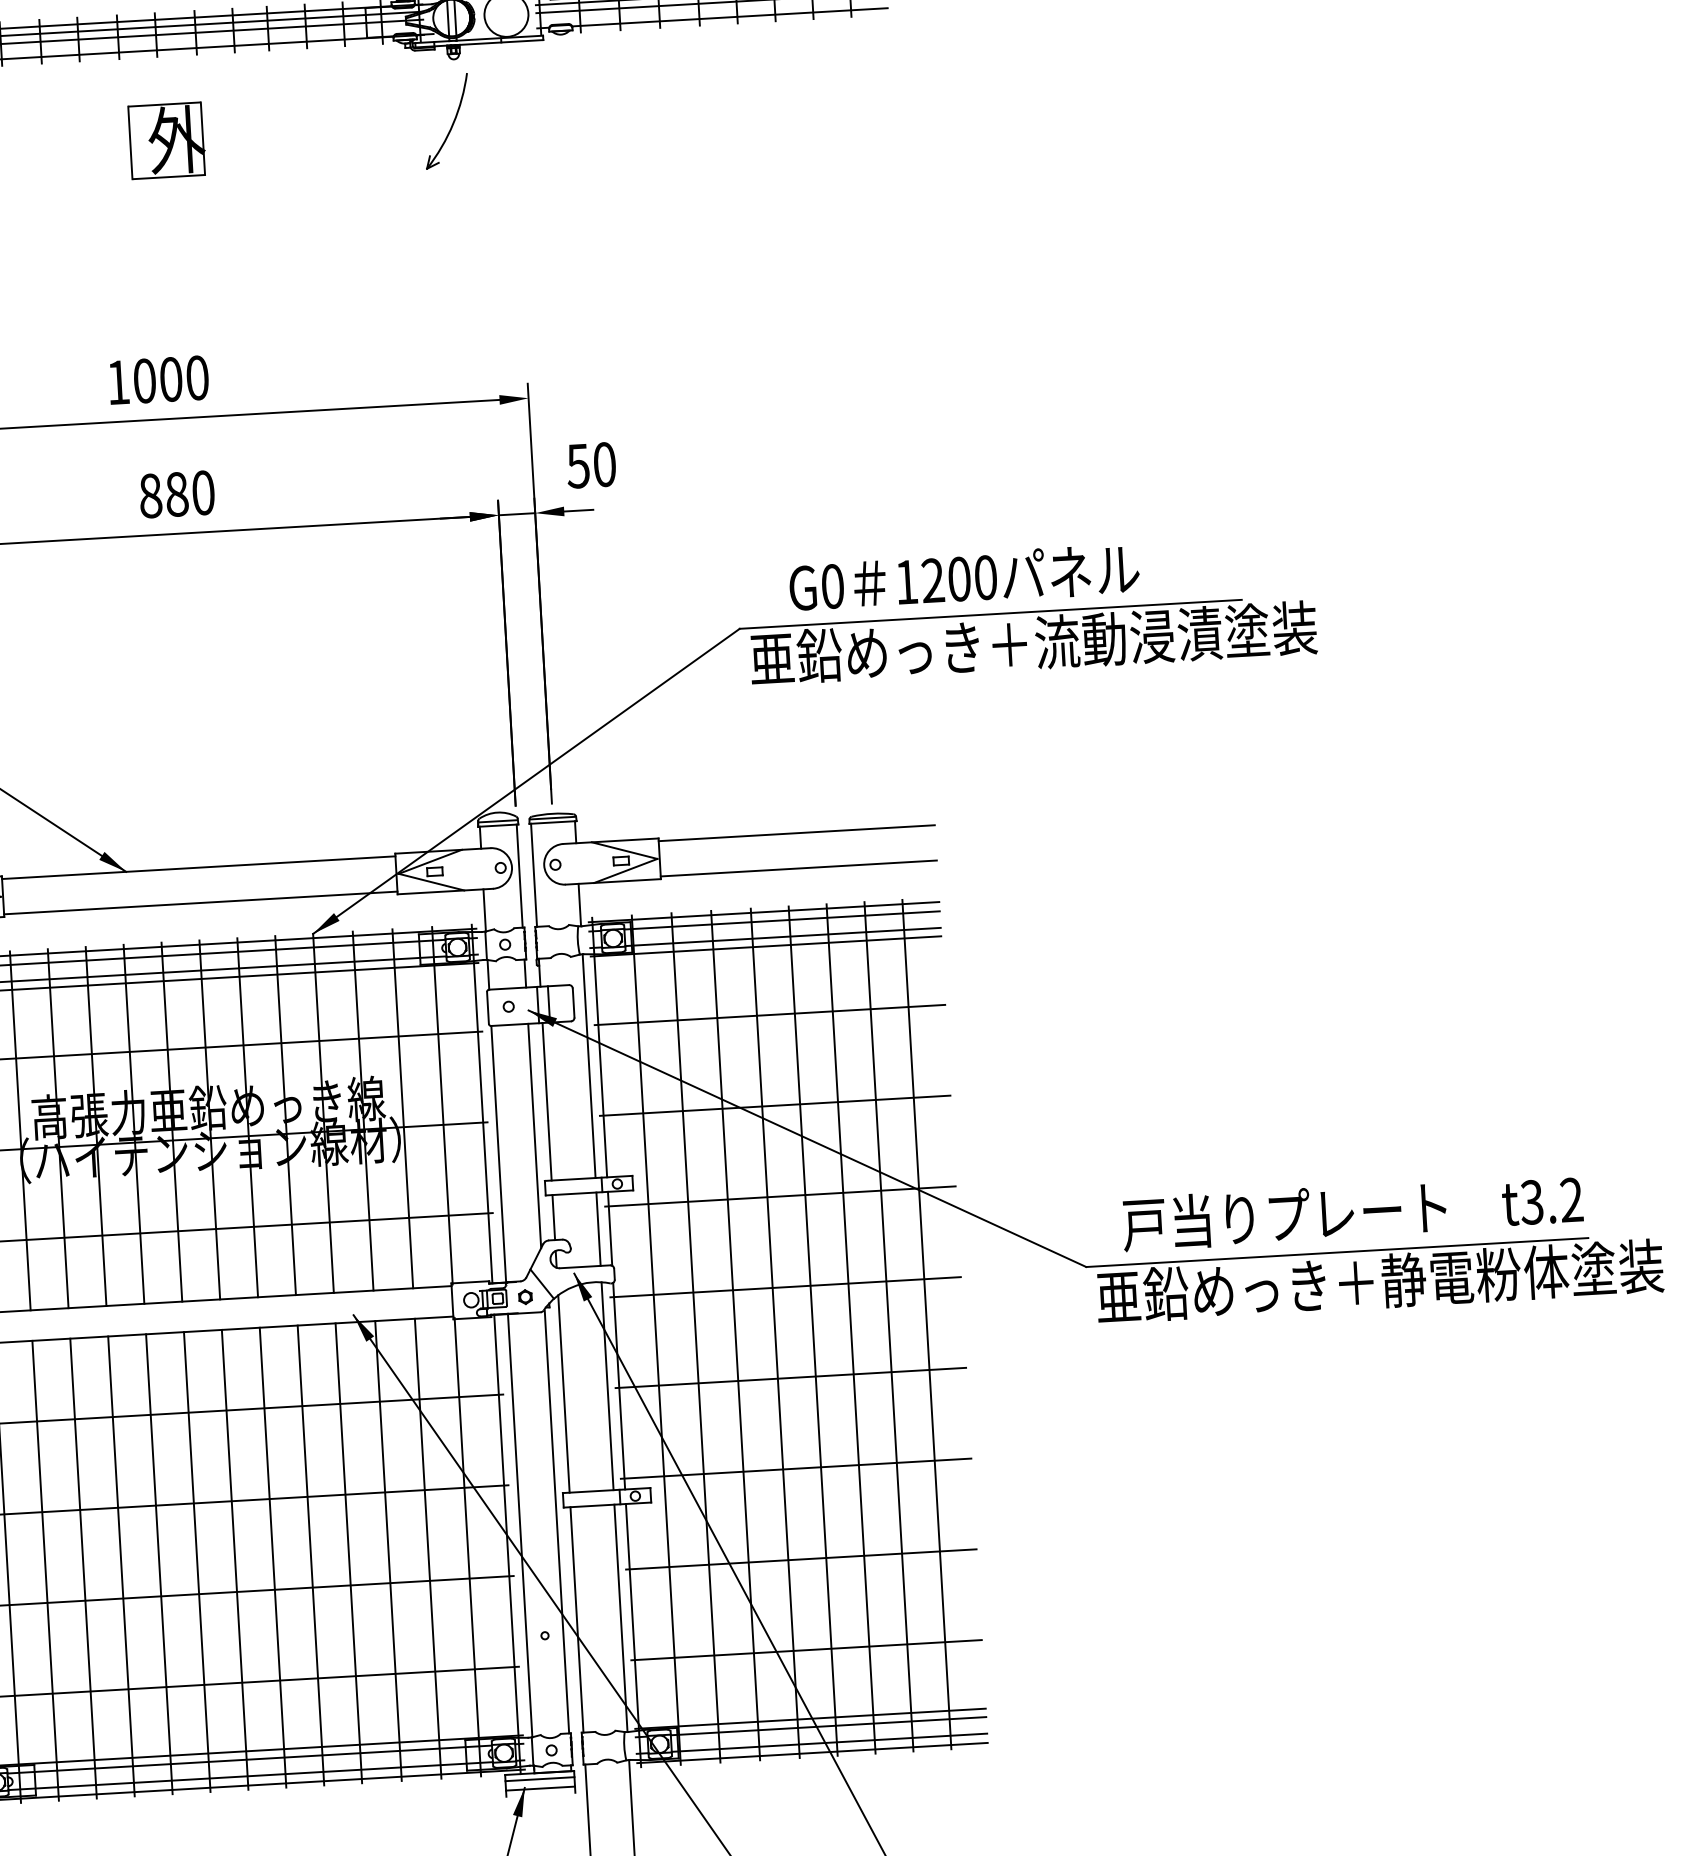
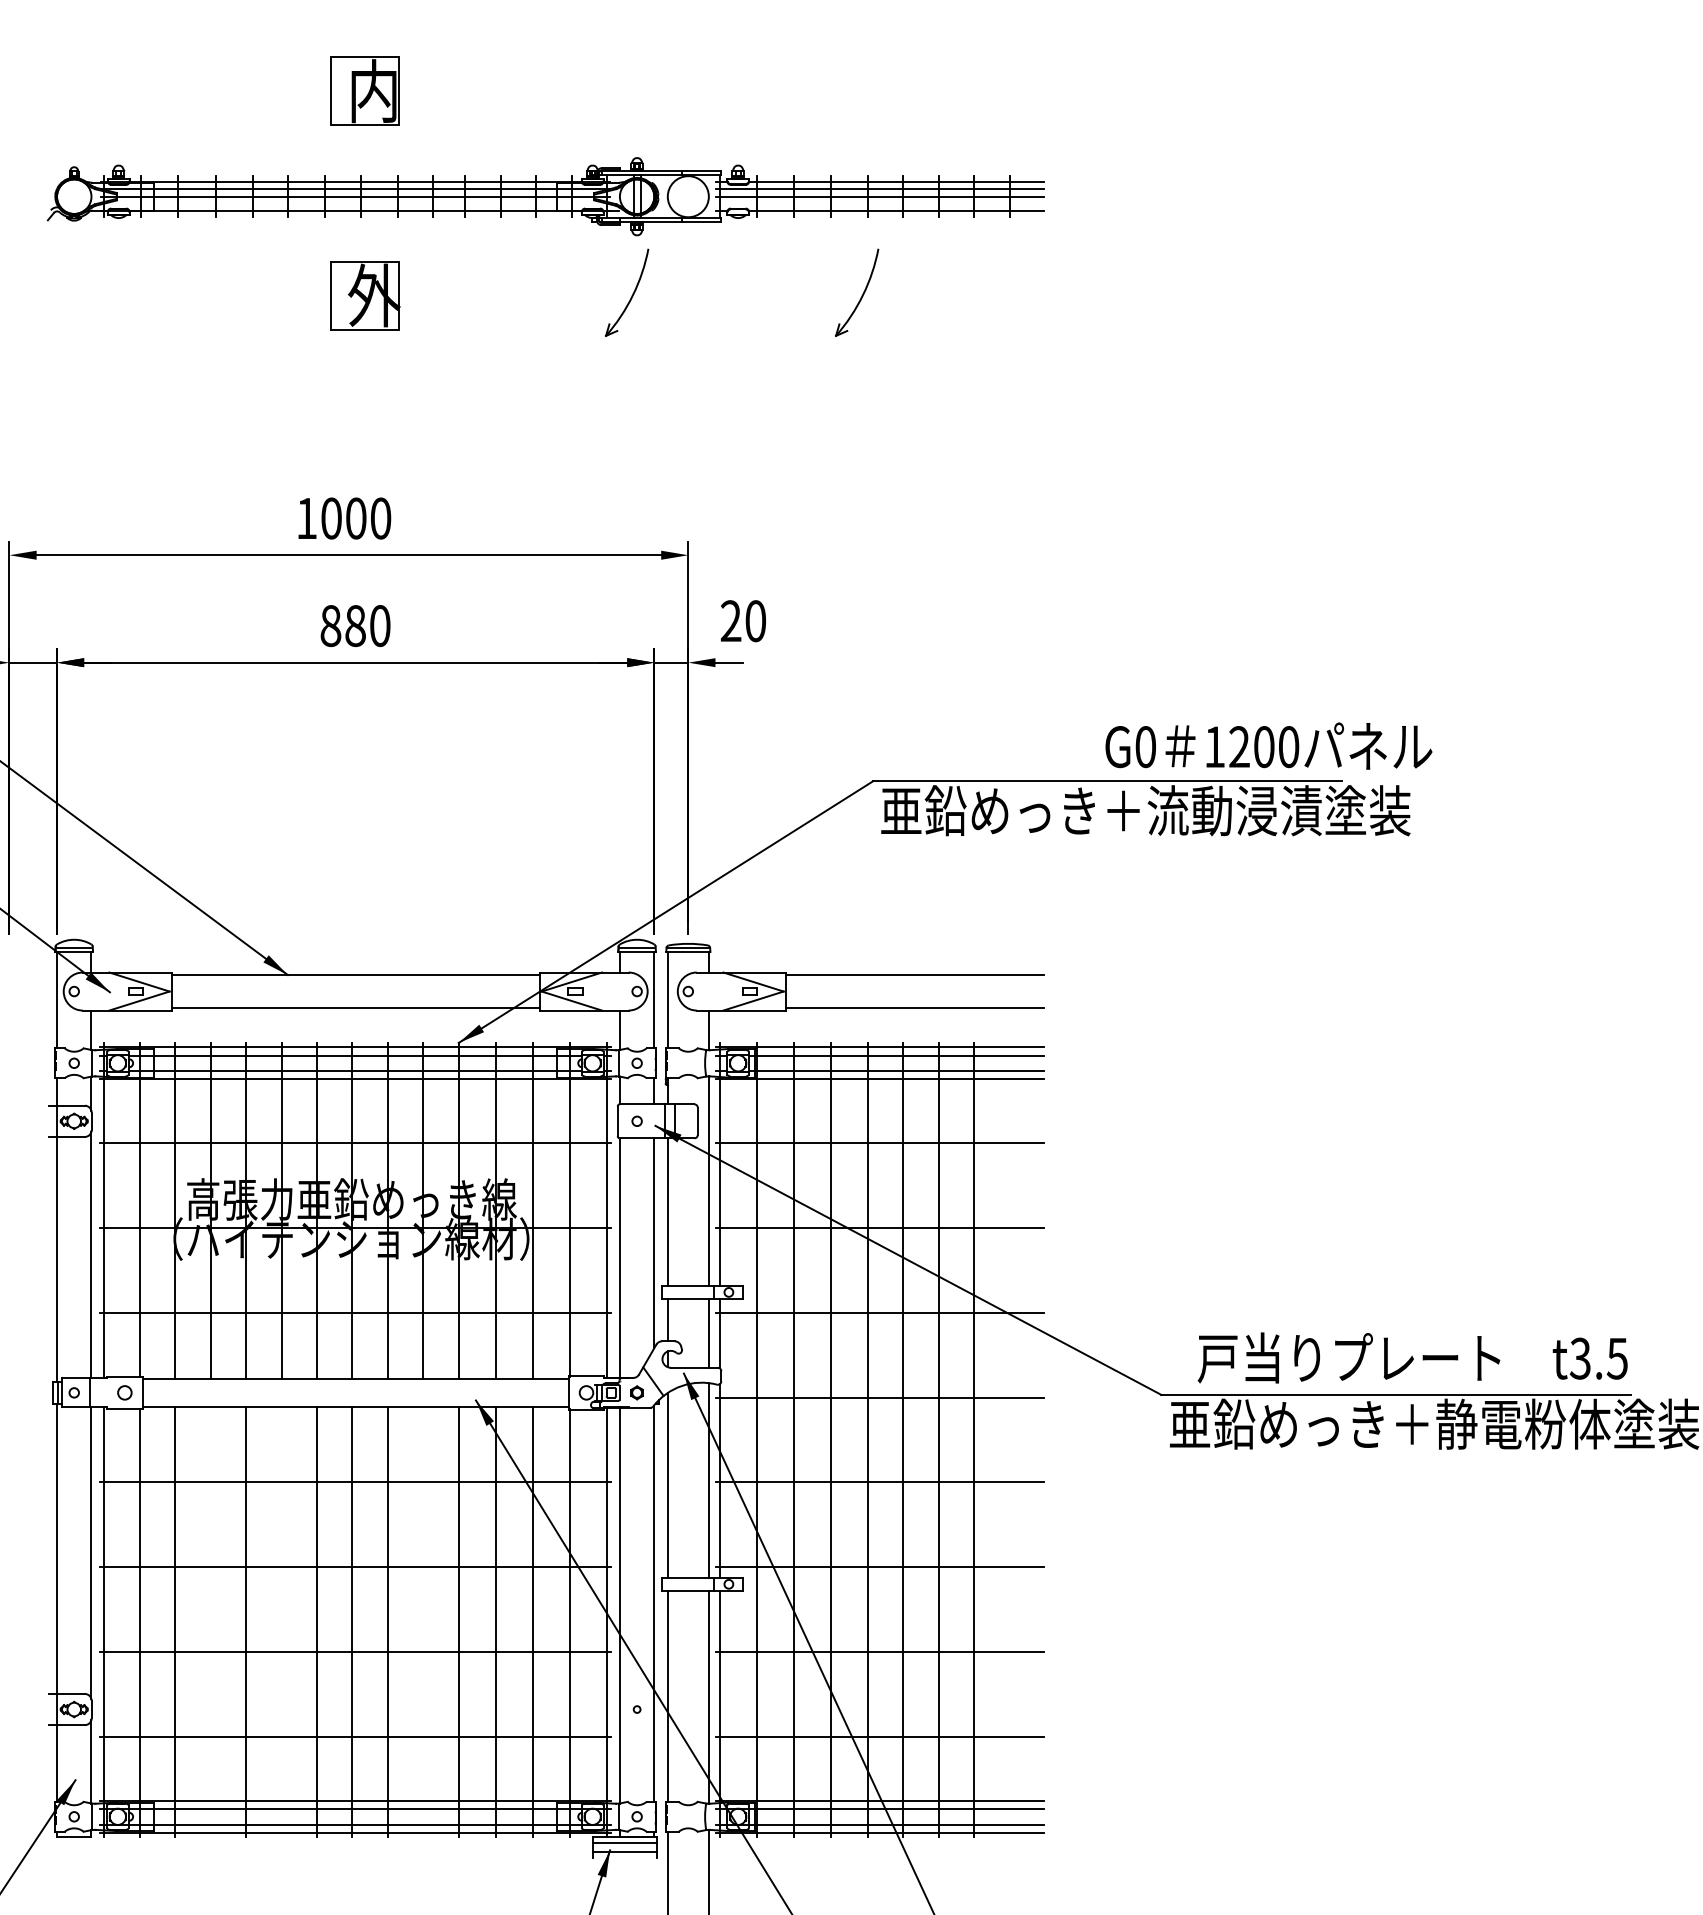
part: (693, 106) -> (857, 292), added
text: (577, 466) -> (730, 621), 50 -> 20
text: (963, 577) -> (1268, 745), moved
text: (1570, 1199) -> (1616, 1358), t3.2 -> t3.5
line: (926, 1324) -> (1009, 1439), removed
line: (311, 1555) -> (423, 1622), removed
line: (159, 1564) -> (281, 1622), removed
line: (83, 1568) -> (210, 1622), removed

